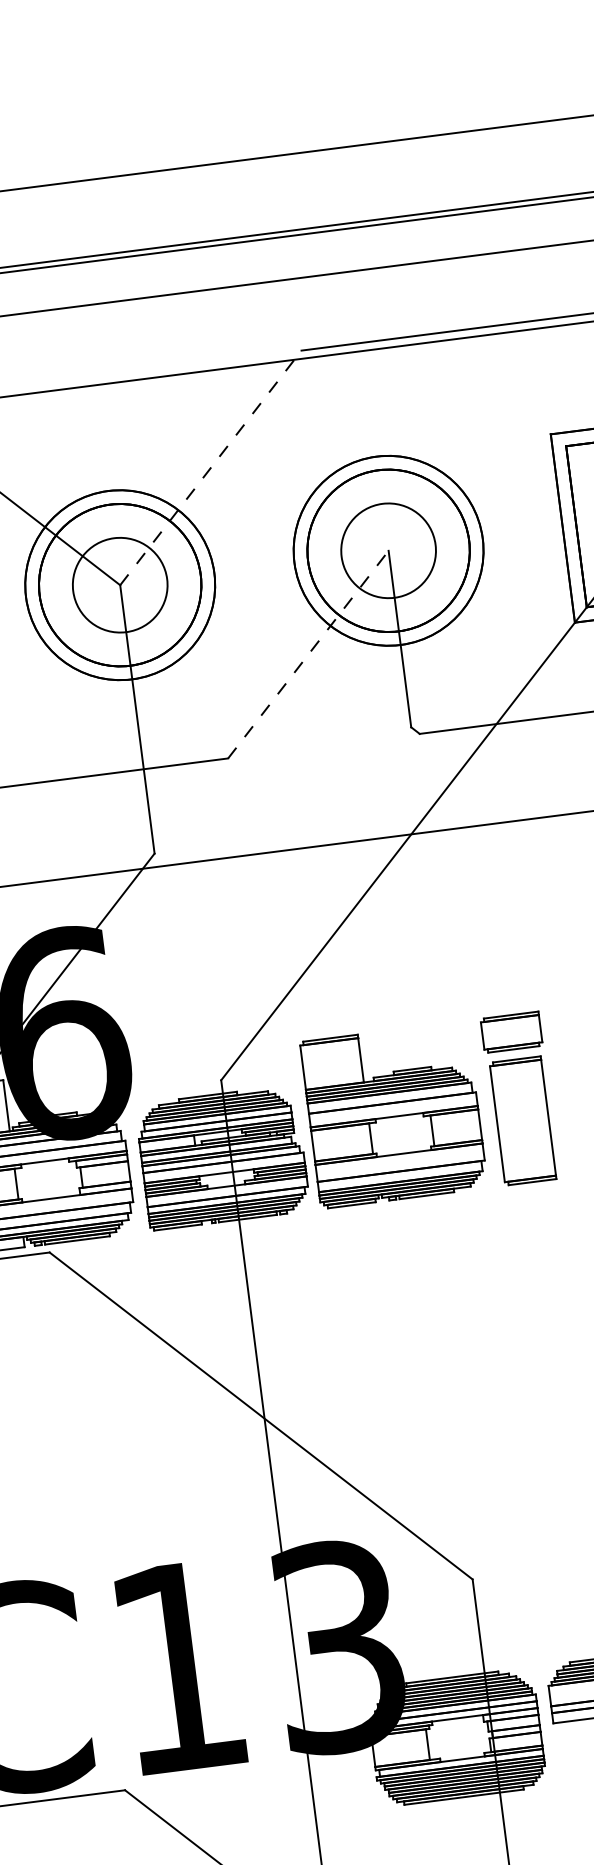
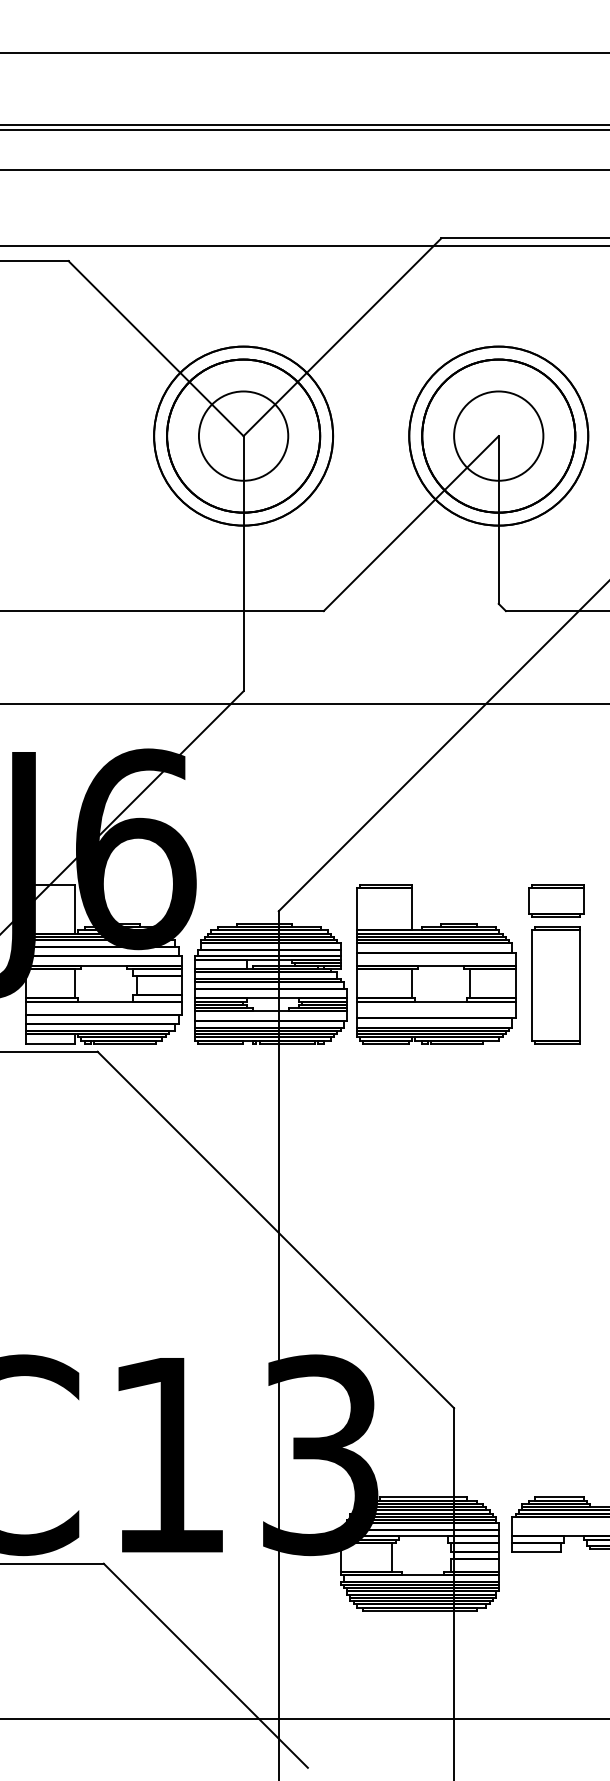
line: (210, 468) -> (342, 337), dashed -> solid
line: (308, 654) -> (411, 523), dashed -> solid

